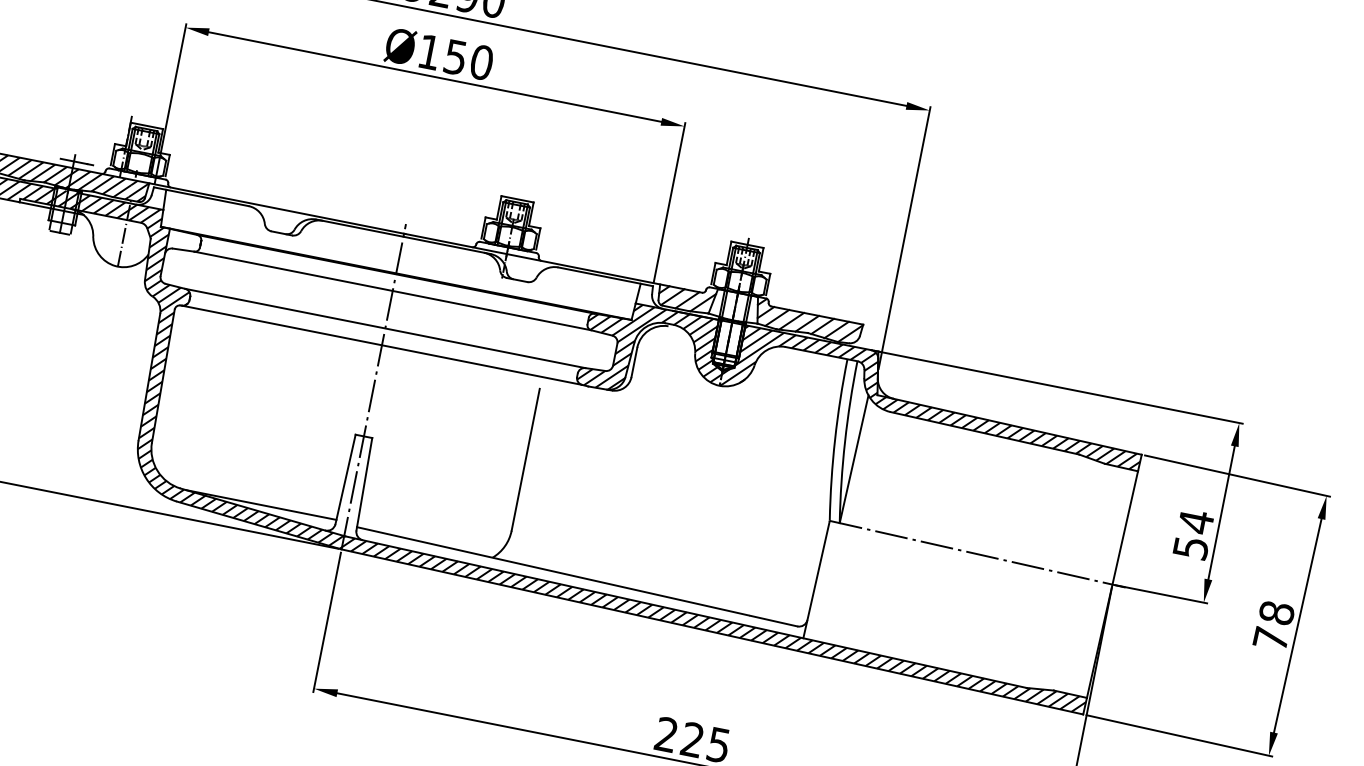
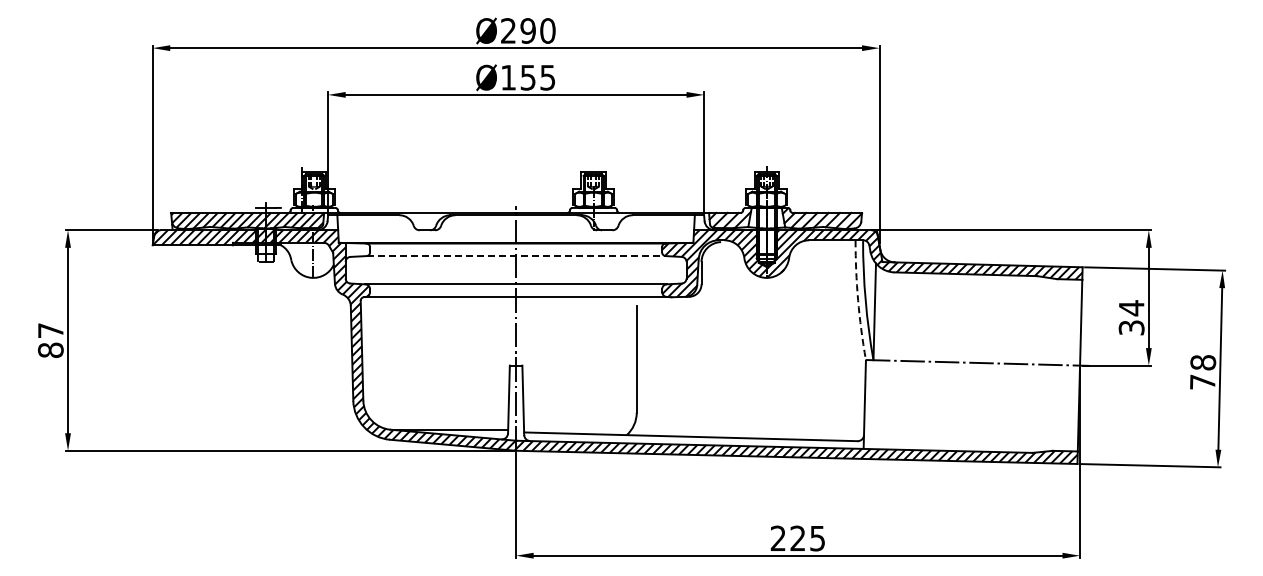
text: (481, 62) -> (547, 77), Ø150 -> Ø155
line: (393, 291) -> (516, 256), solid -> dashed
arc: (835, 439) -> (858, 300), solid -> dashed
text: (1189, 547) -> (1130, 327), 54 -> 34

